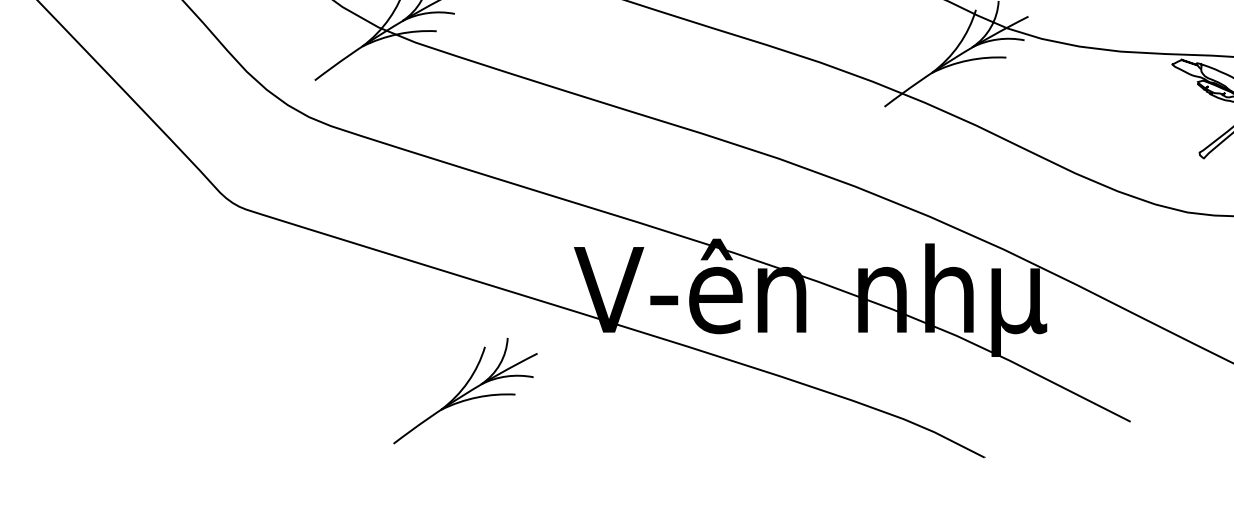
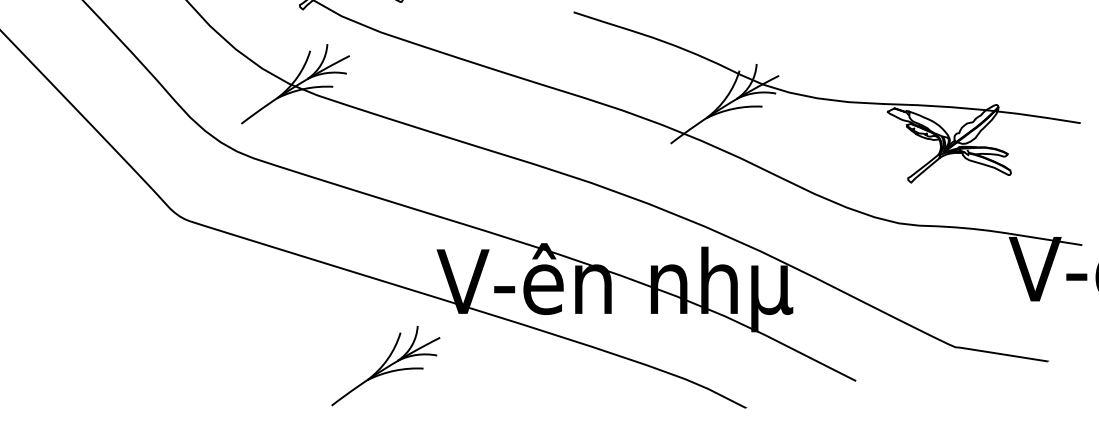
part: (464, 391) -> (385, 366), moved

